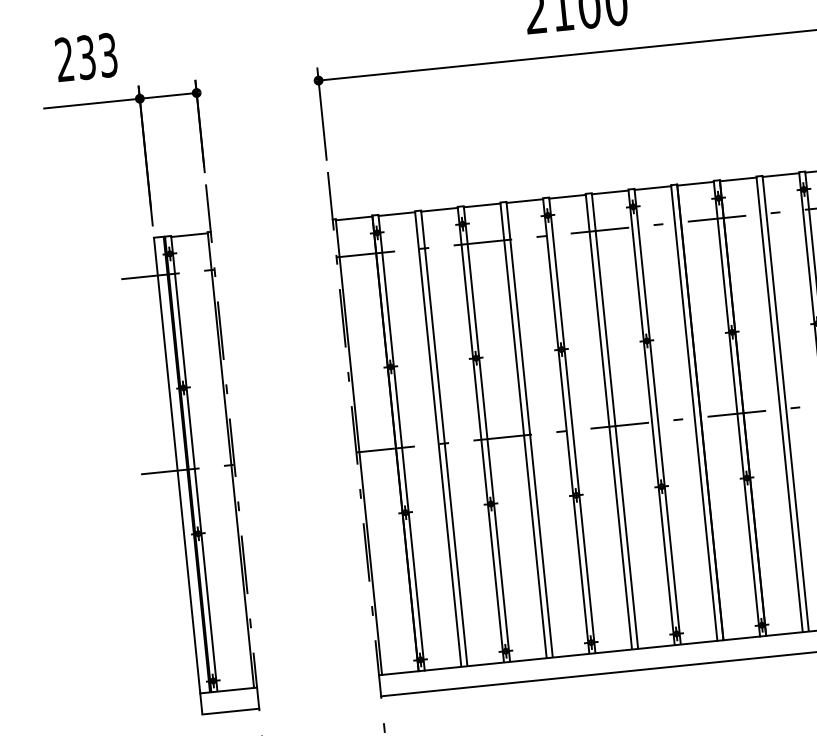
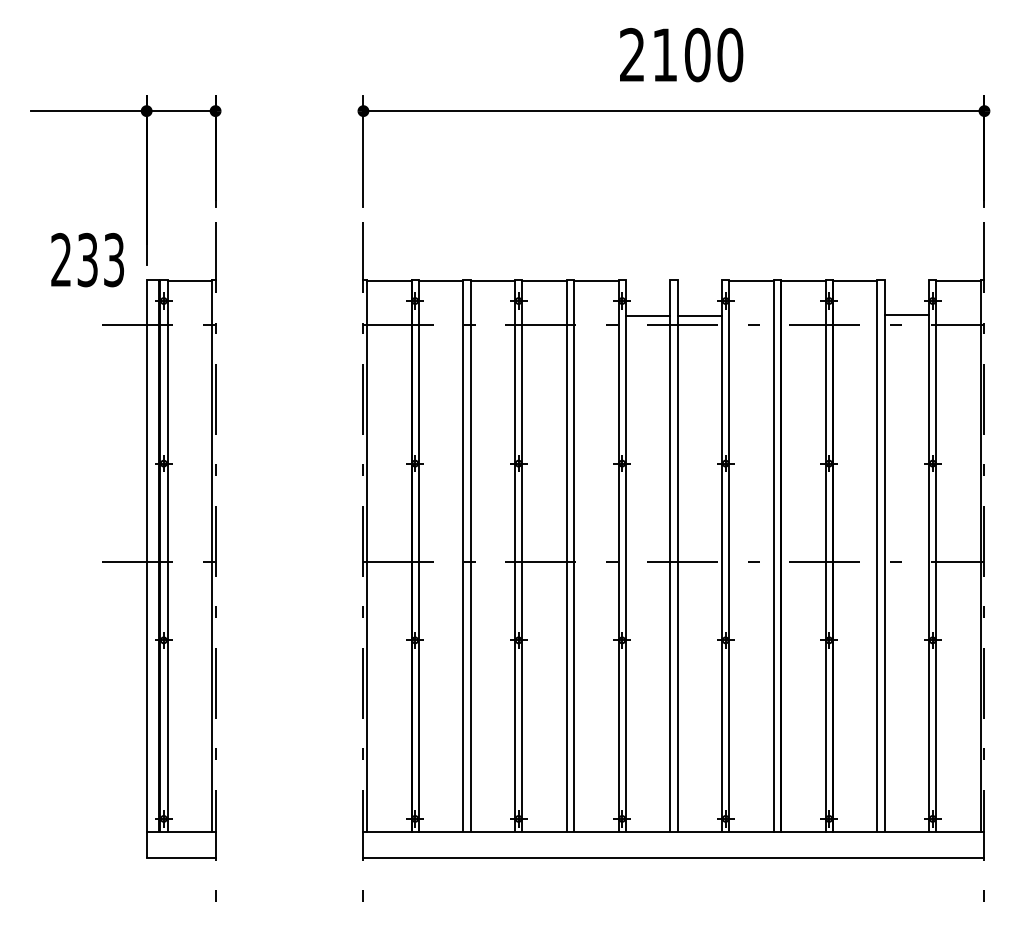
text: (86, 57) -> (87, 260), moved
line: (780, 174) -> (906, 314), moved
line: (609, 192) -> (699, 315), moved
line: (567, 196) -> (647, 315), moved

